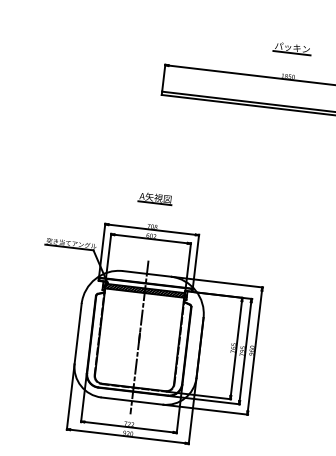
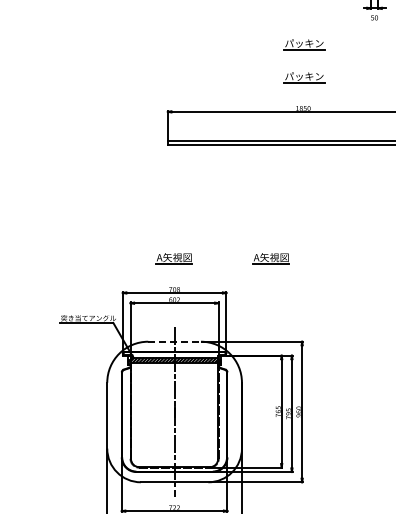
part: (296, 18) -> (304, 44), added
part: (242, 208) -> (270, 258), added
line: (147, 273) -> (175, 341), solid -> dashed

